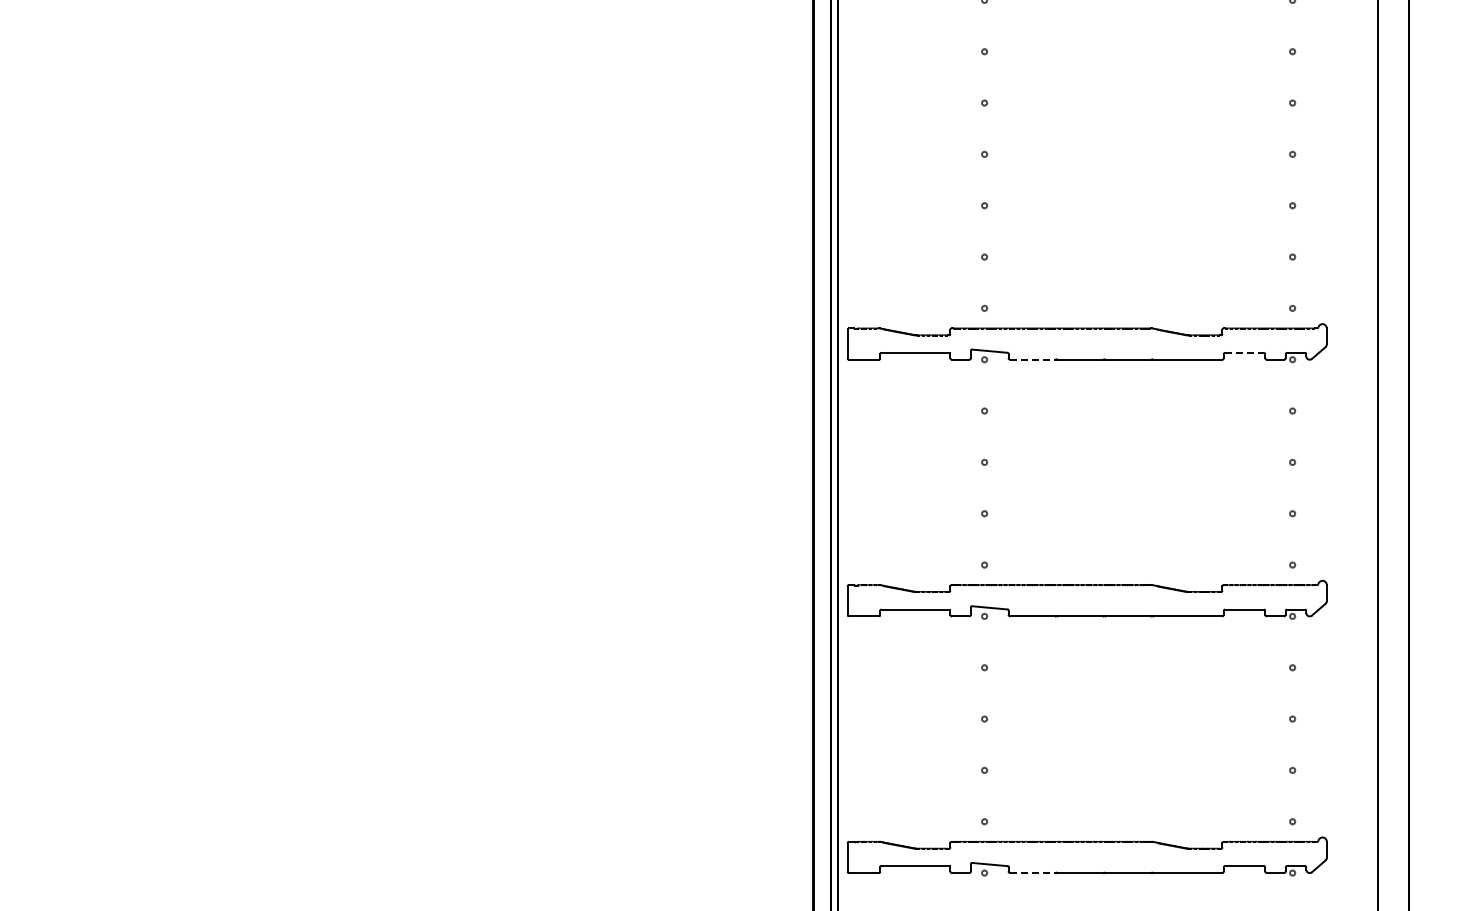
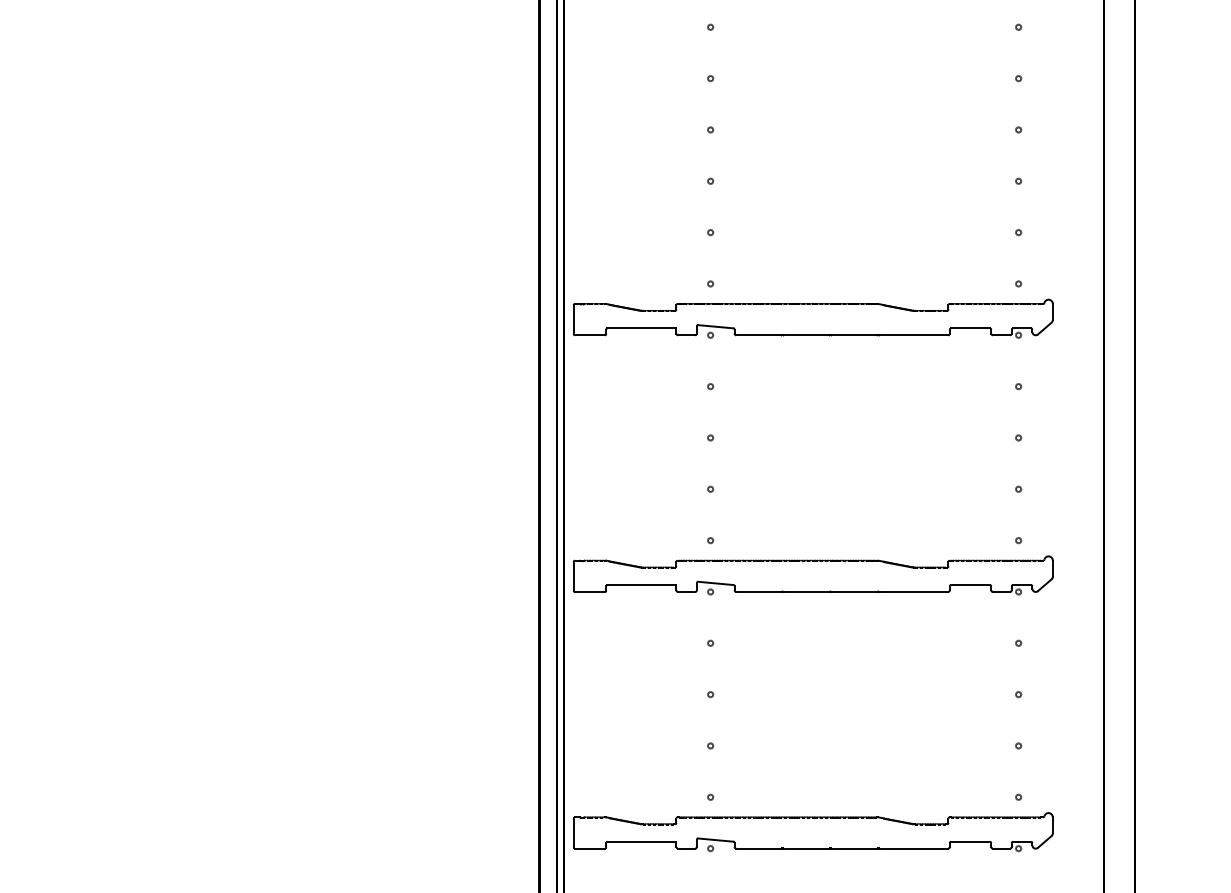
line: (1244, 352) -> (970, 328), dashed -> solid
line: (1032, 359) -> (758, 335), dashed -> solid
line: (1032, 873) -> (758, 849), dashed -> solid

